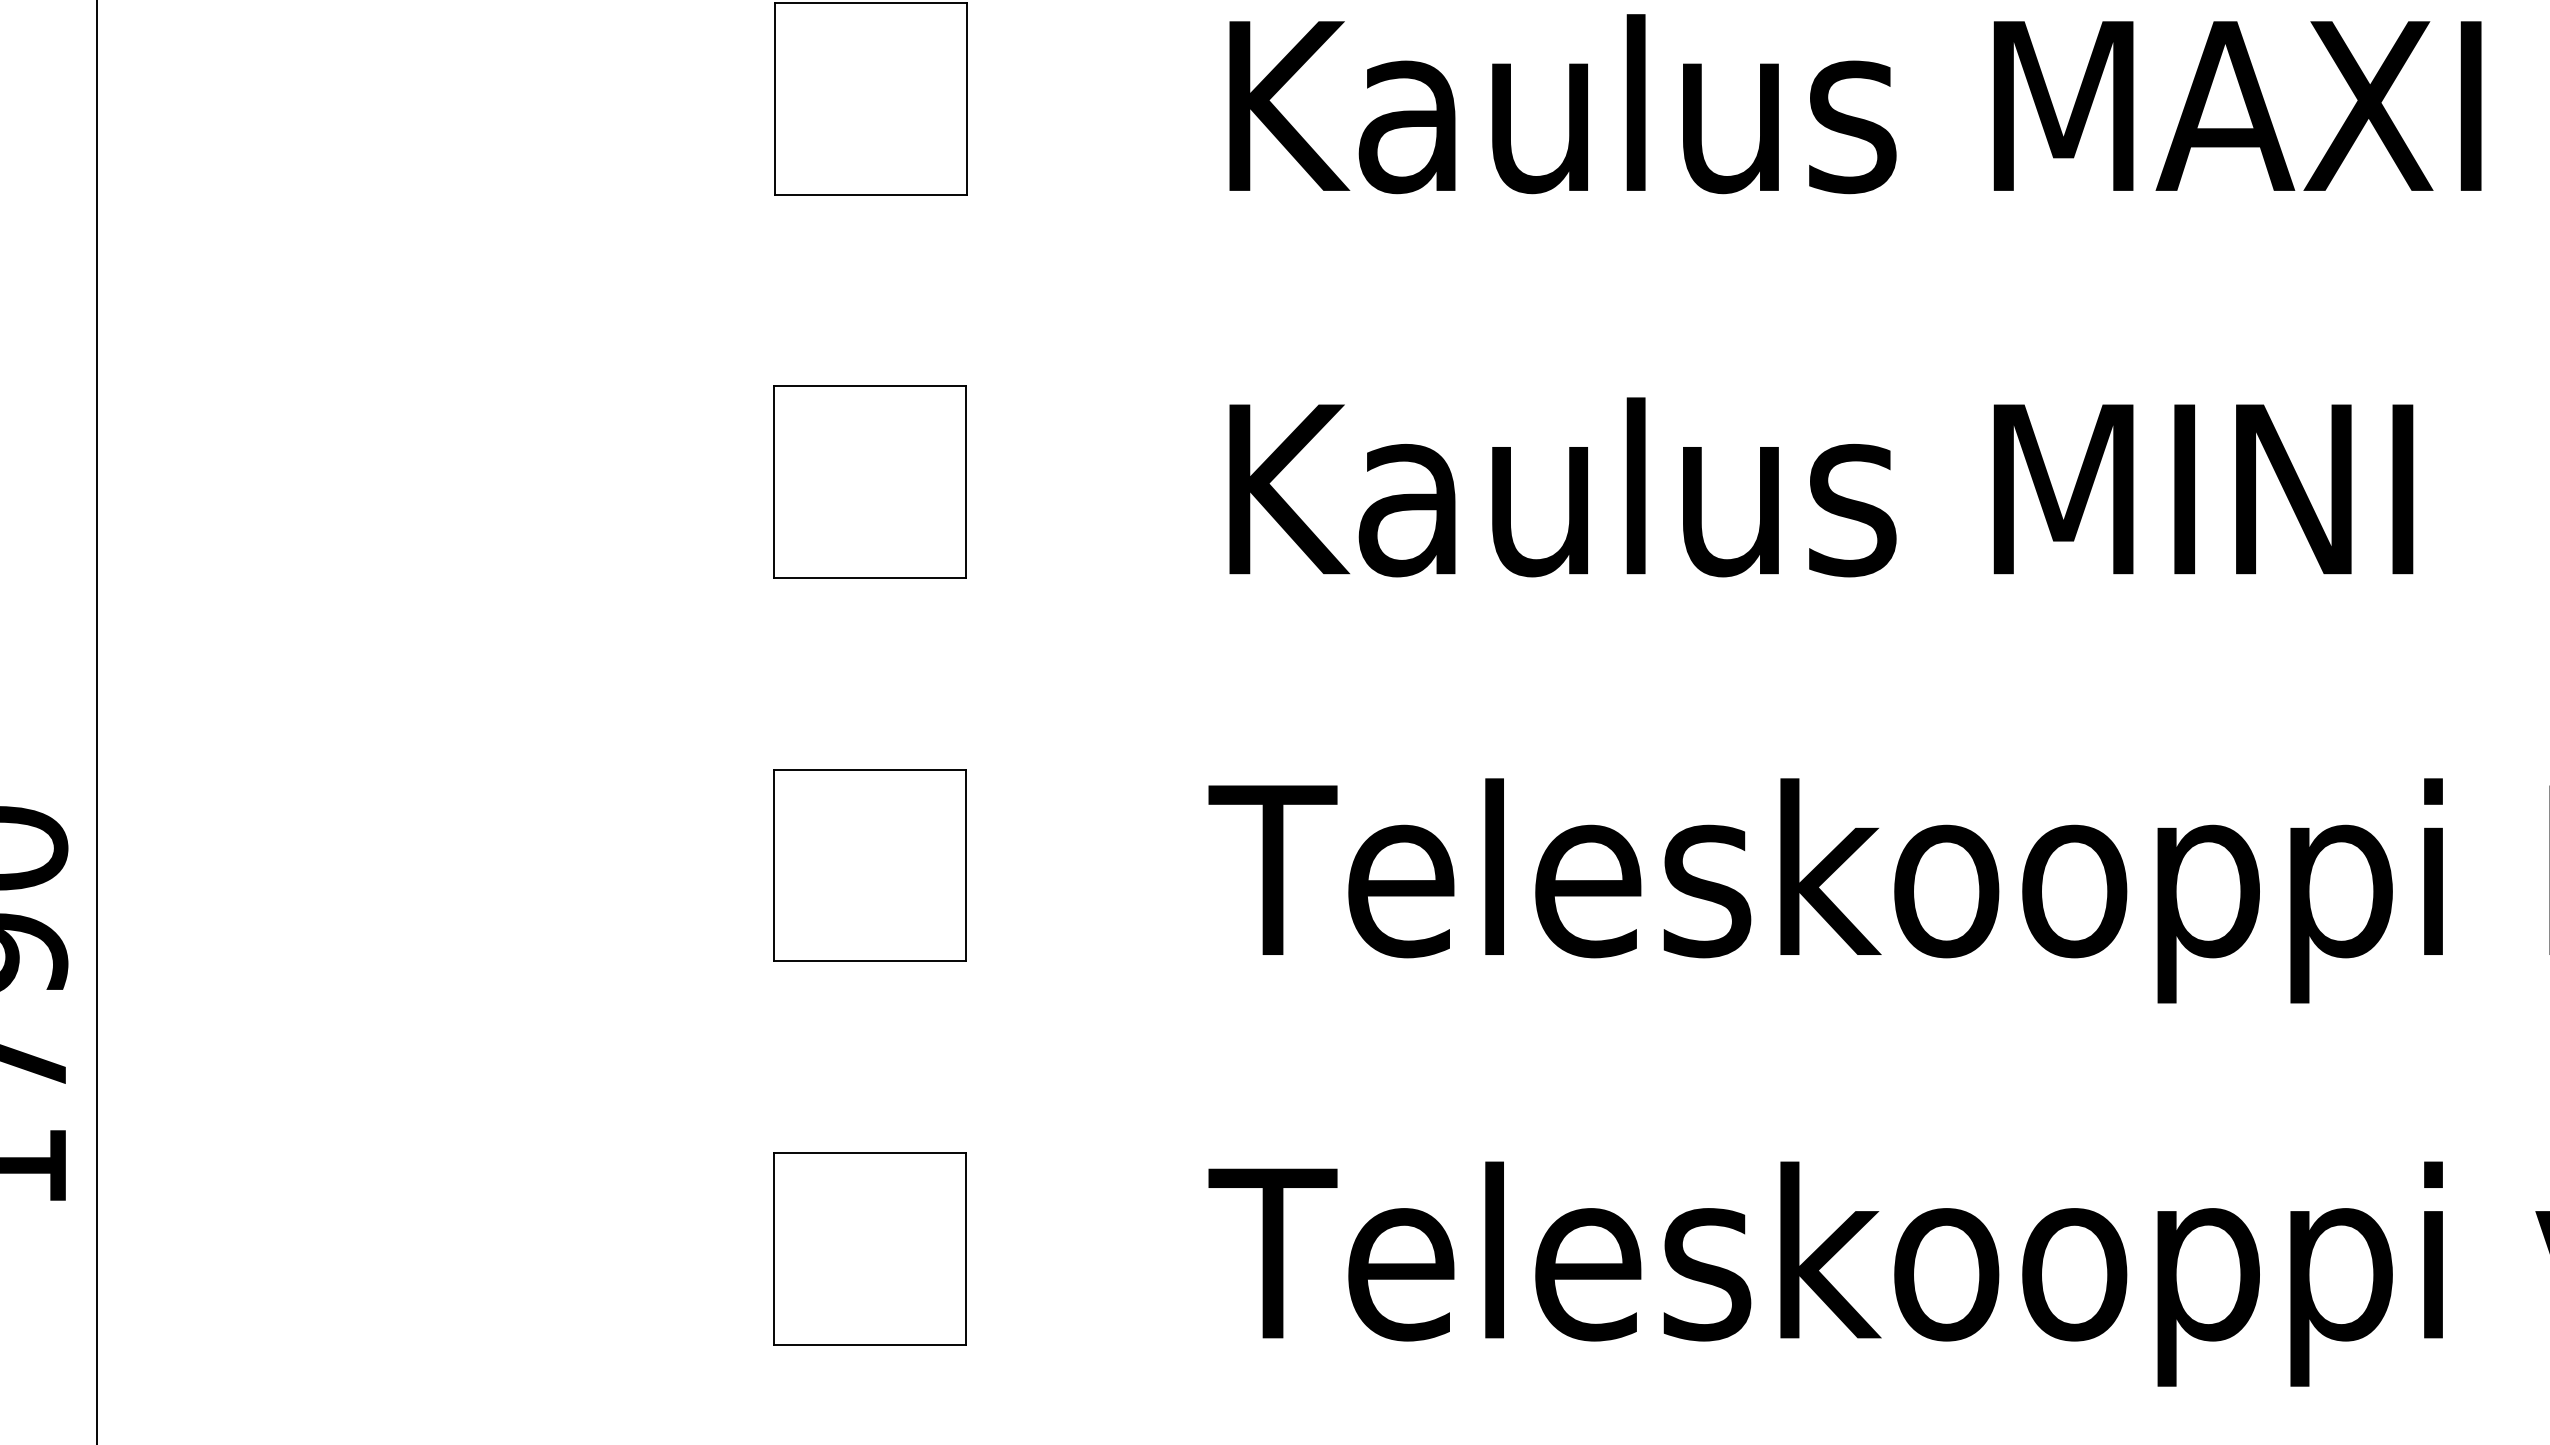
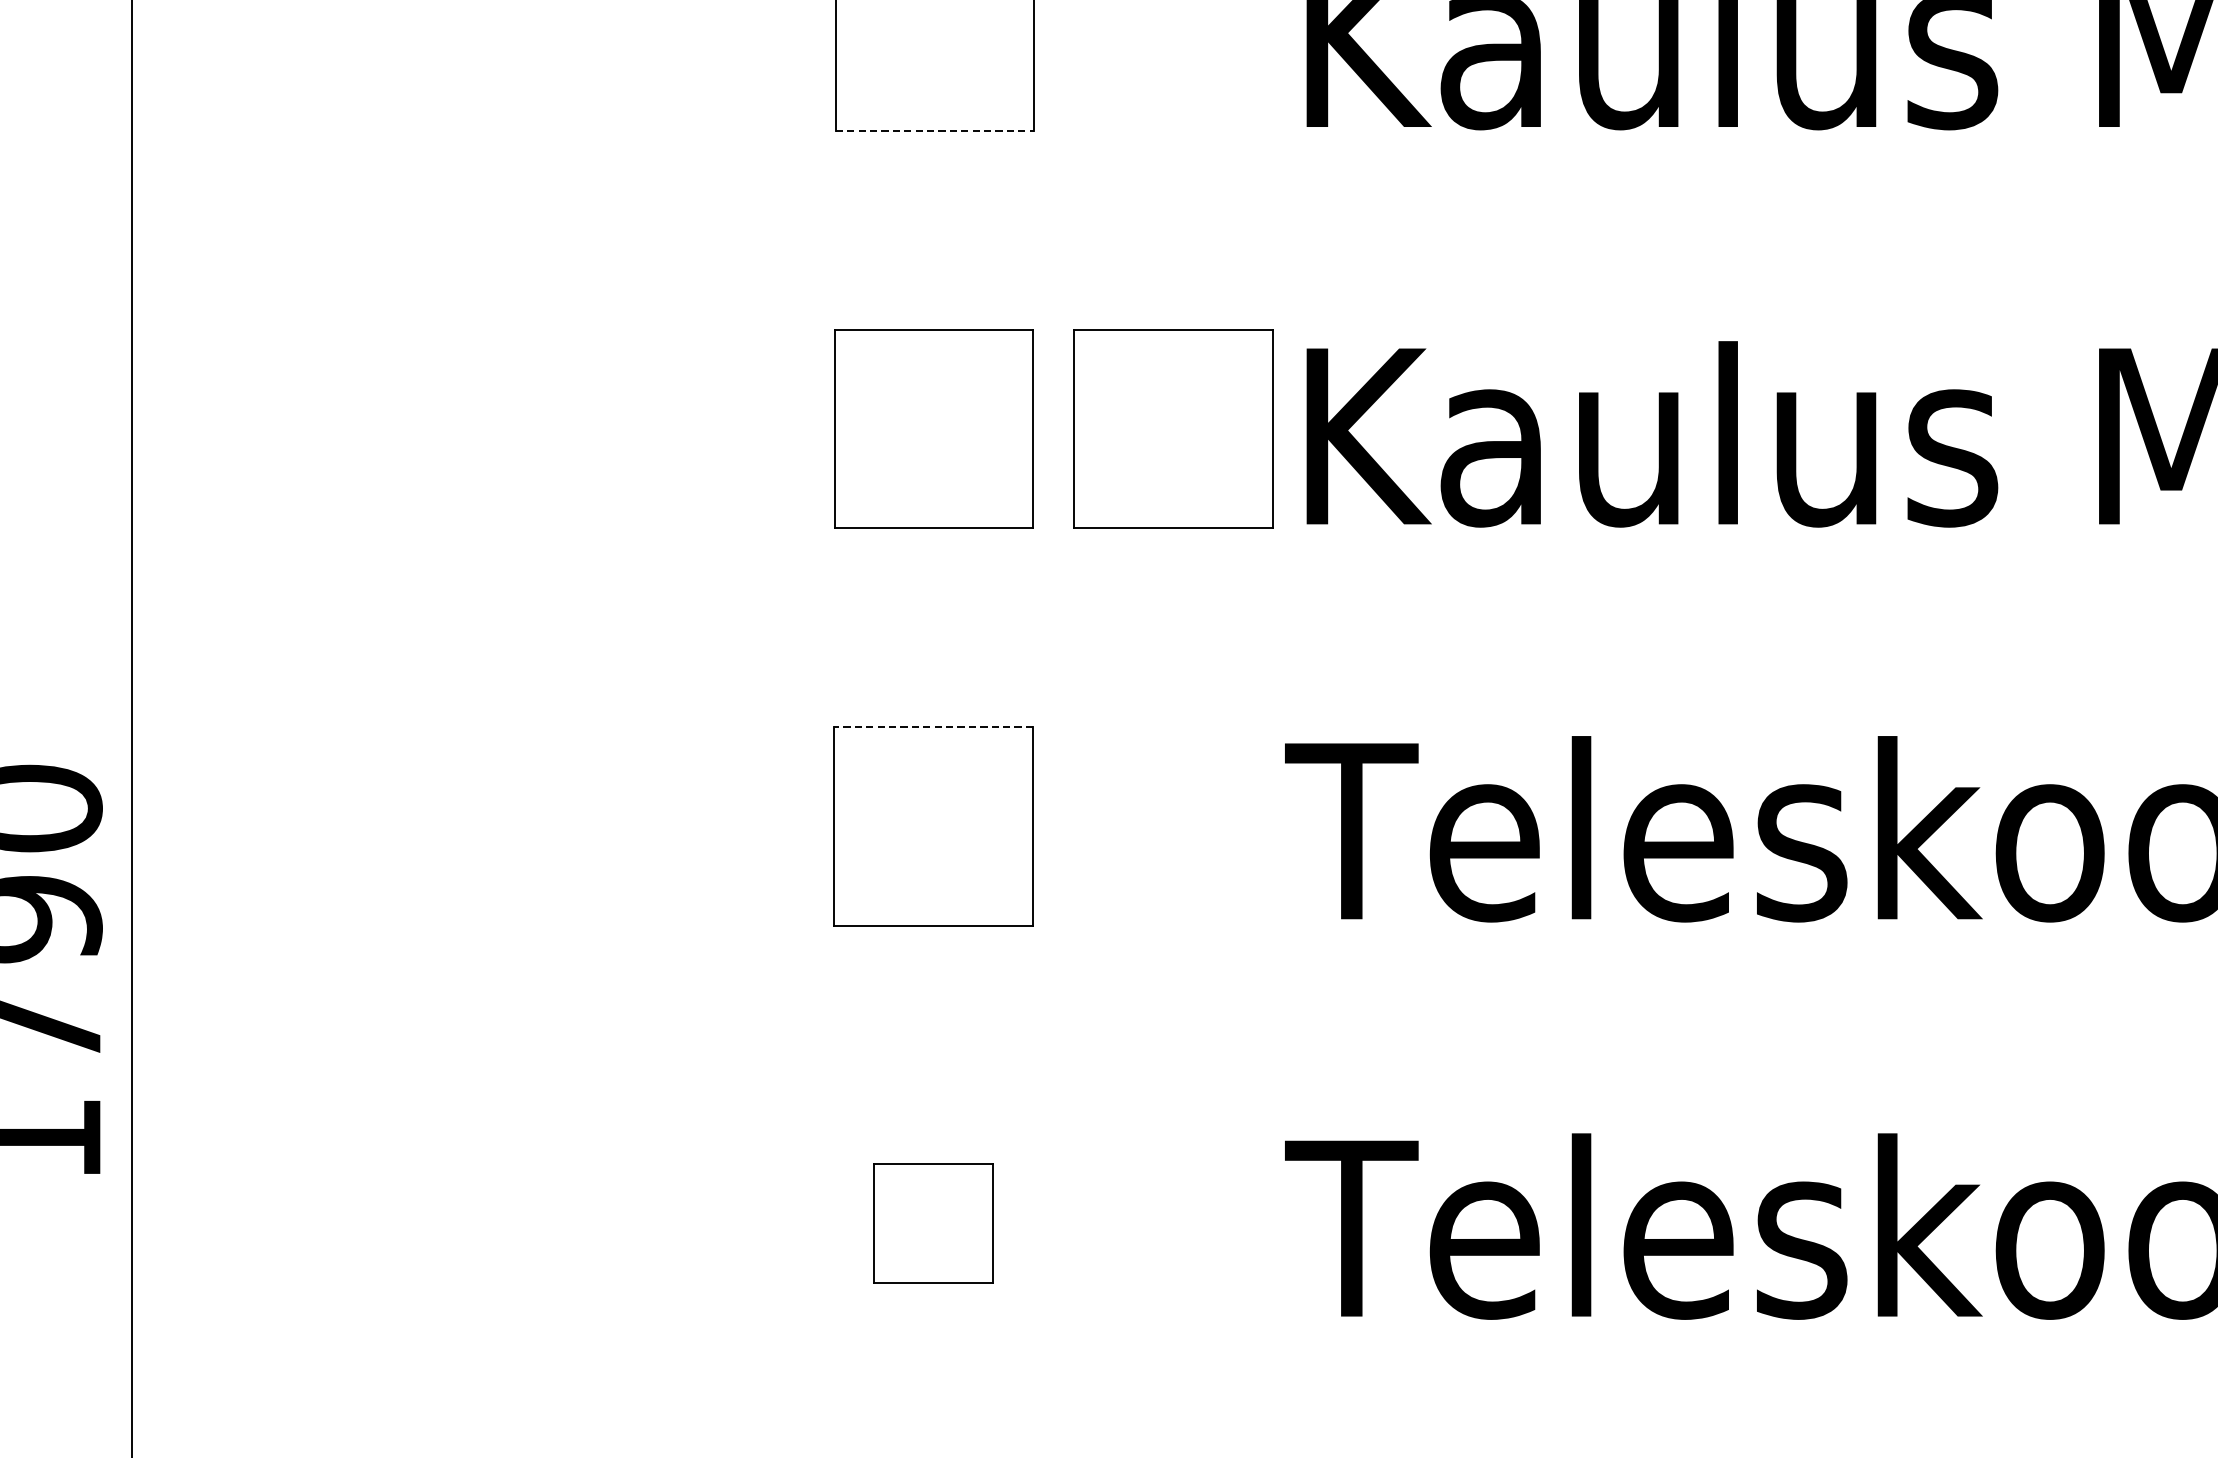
line: (871, 194) -> (935, 130), solid -> dashed
part: (1100, 481) -> (1172, 428), added
line: (869, 769) -> (933, 726), solid -> dashed
part: (869, 1248) -> (933, 1223), size x0.6

